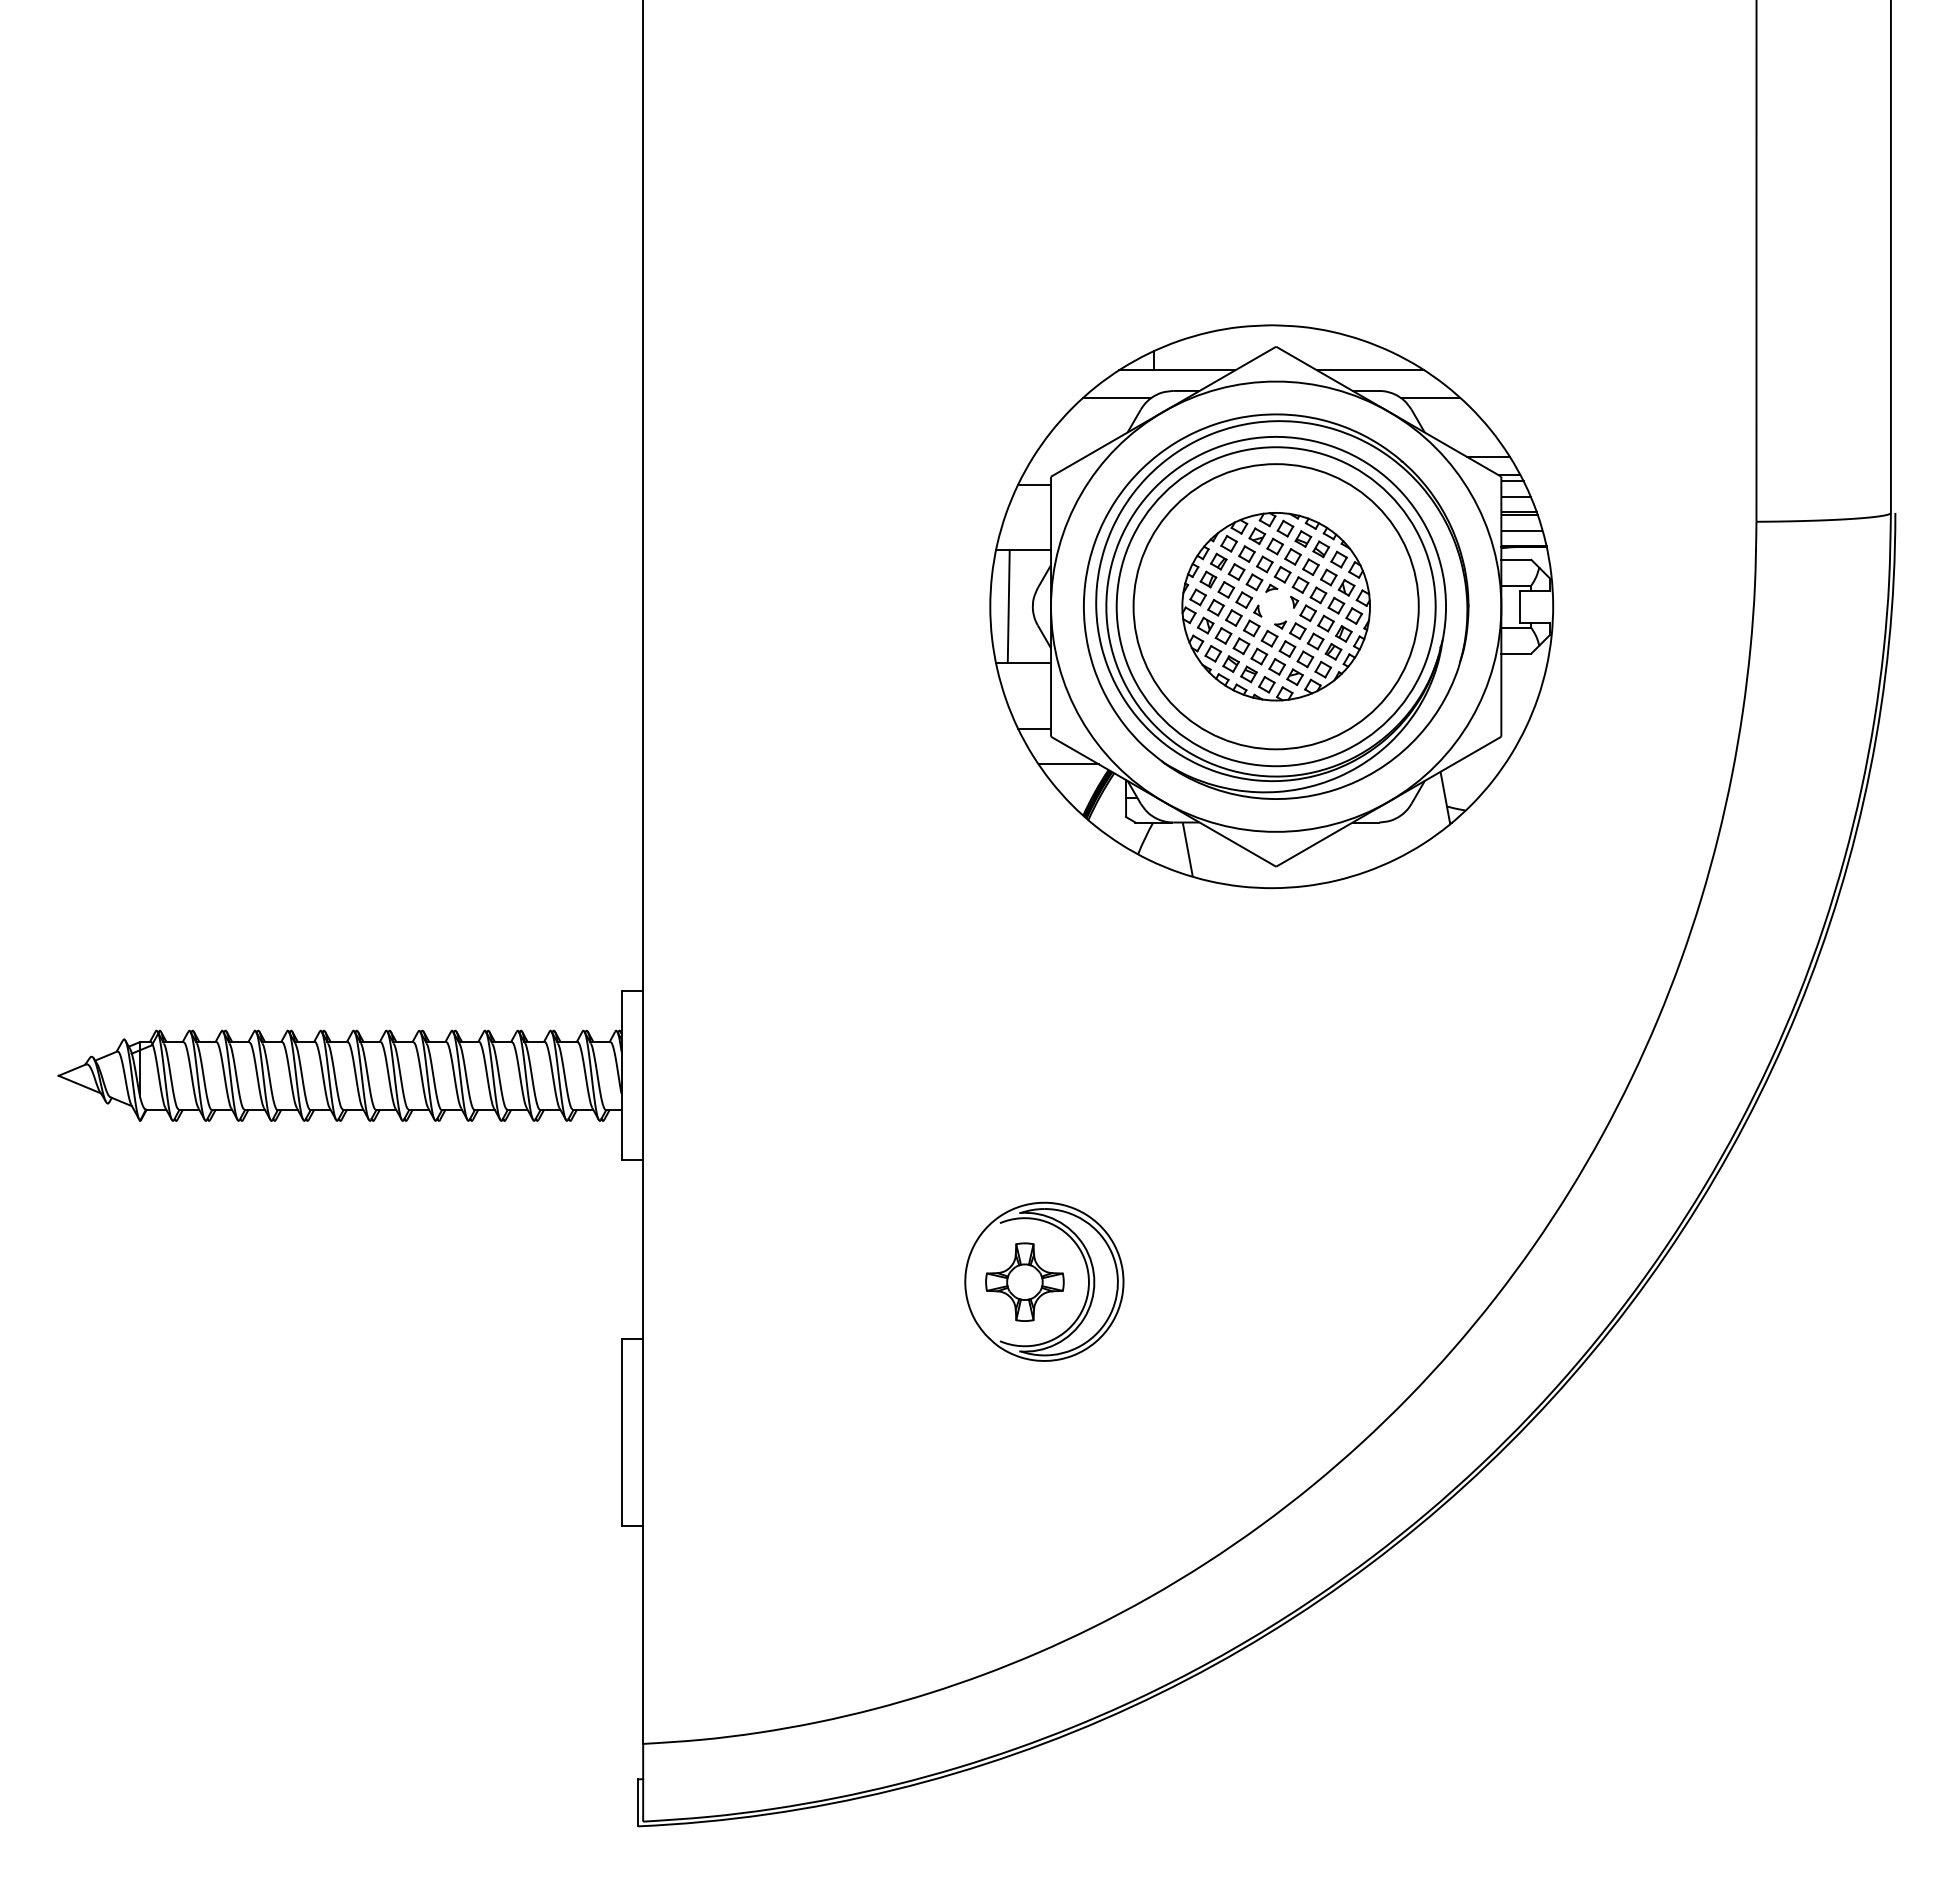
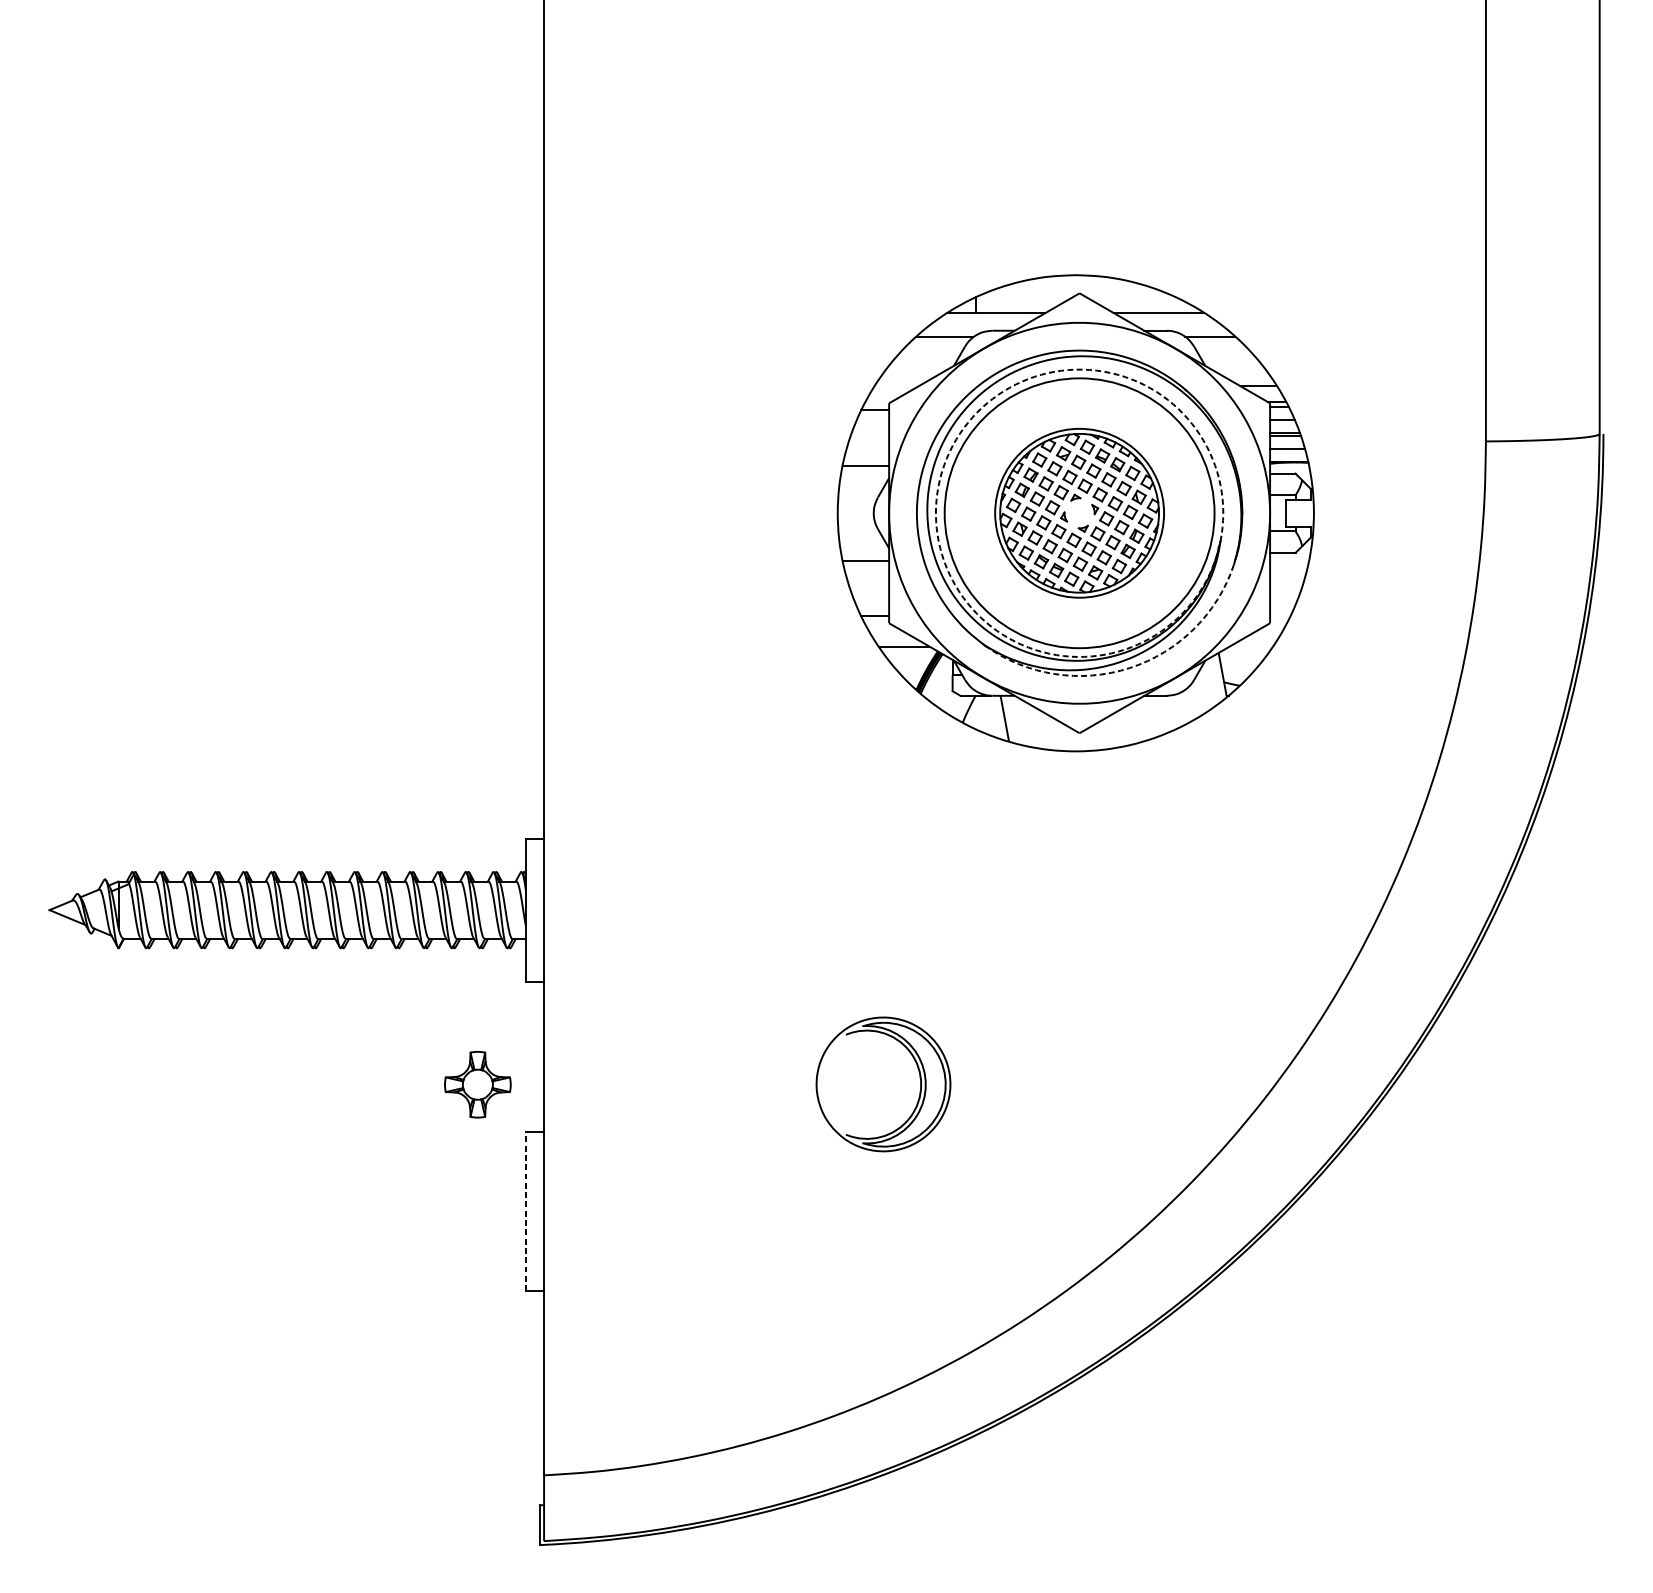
arc: (1111, 565) -> (940, 478), solid -> dashed
line: (1008, 606) -> (853, 513), removed
circle: (1275, 606) -> (1079, 513), size x0.7
arc: (1335, 789) -> (1129, 667), solid -> dashed
part: (1024, 1281) -> (477, 1084), moved
line: (621, 1432) -> (525, 1211), solid -> dashed

